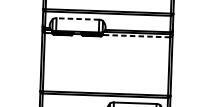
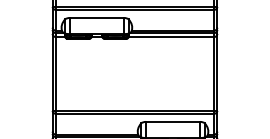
line: (77, 18) -> (96, 17), dashed -> solid
line: (136, 36) -> (171, 37), dashed -> solid

